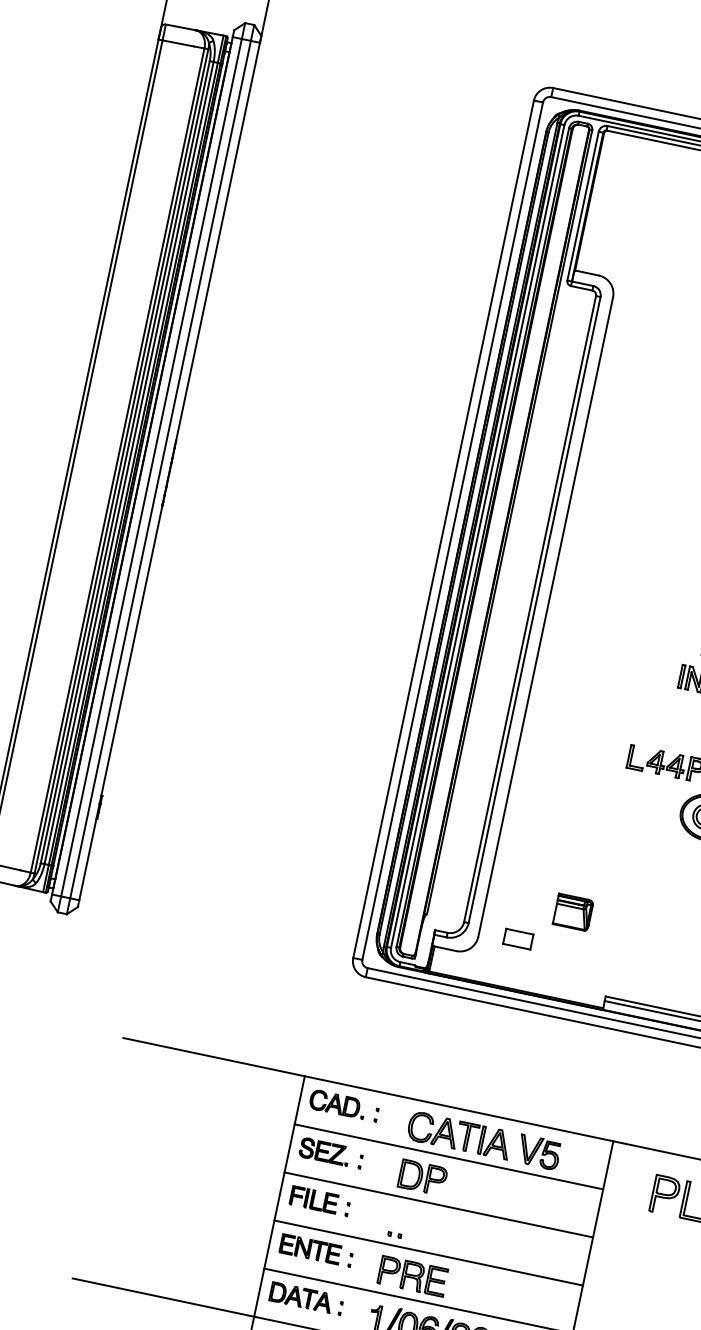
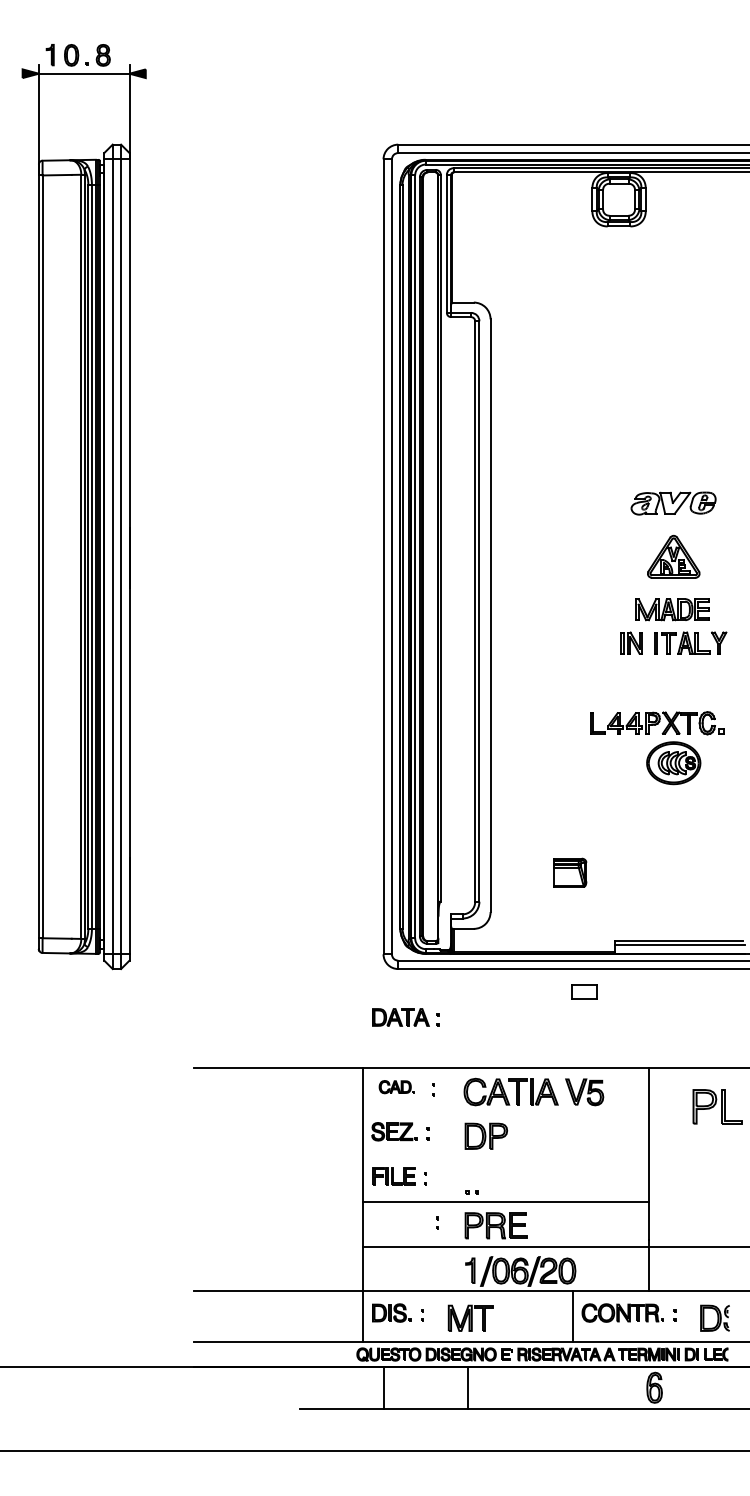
part: (518, 938) -> (584, 991), moved
part: (337, 1103) -> (396, 1086), size x0.7
line: (448, 1156) -> (505, 1112), removed
line: (438, 1204) -> (505, 1157), removed
part: (309, 1248) -> (399, 1220), removed
part: (306, 1298) -> (405, 1017), moved

